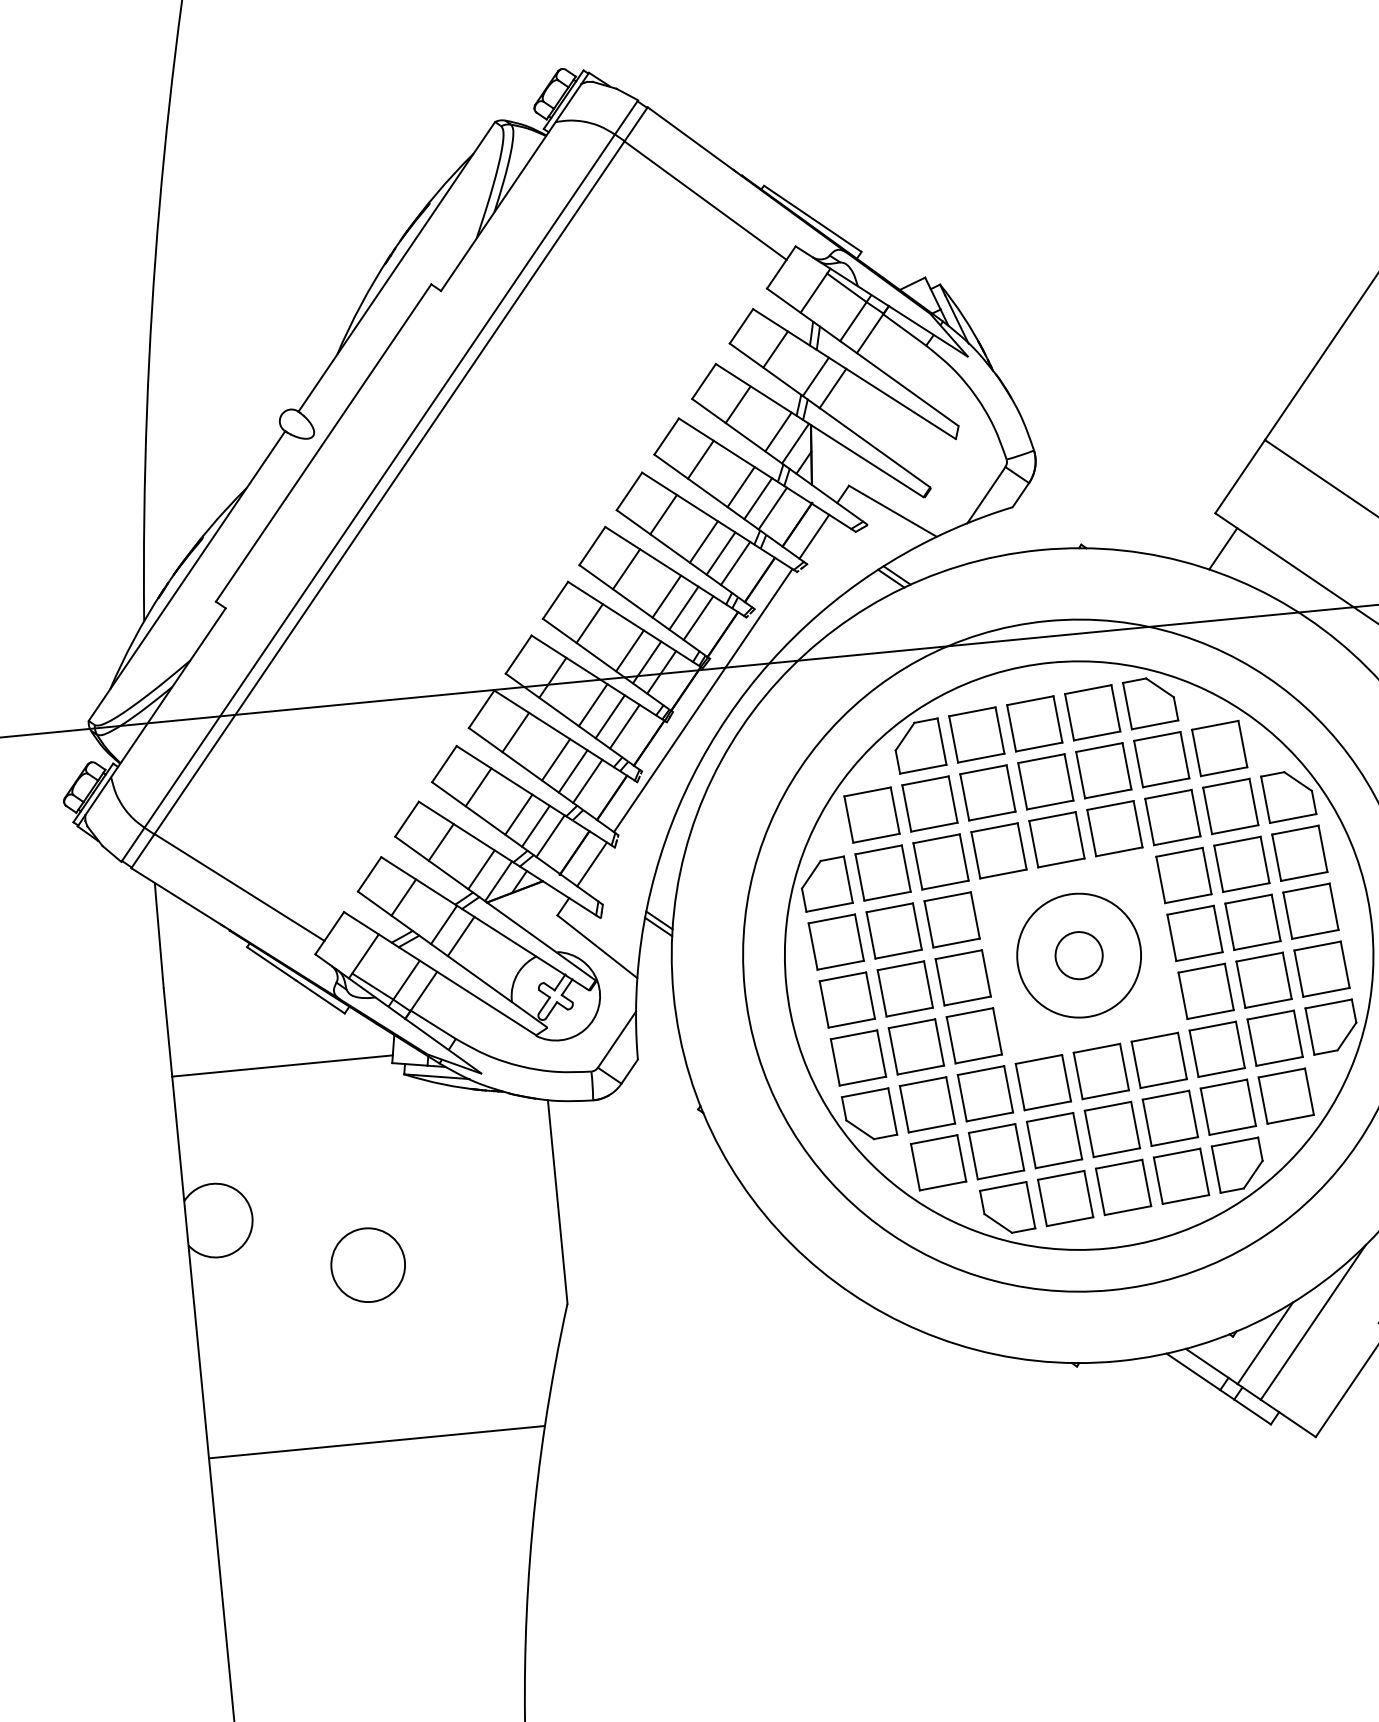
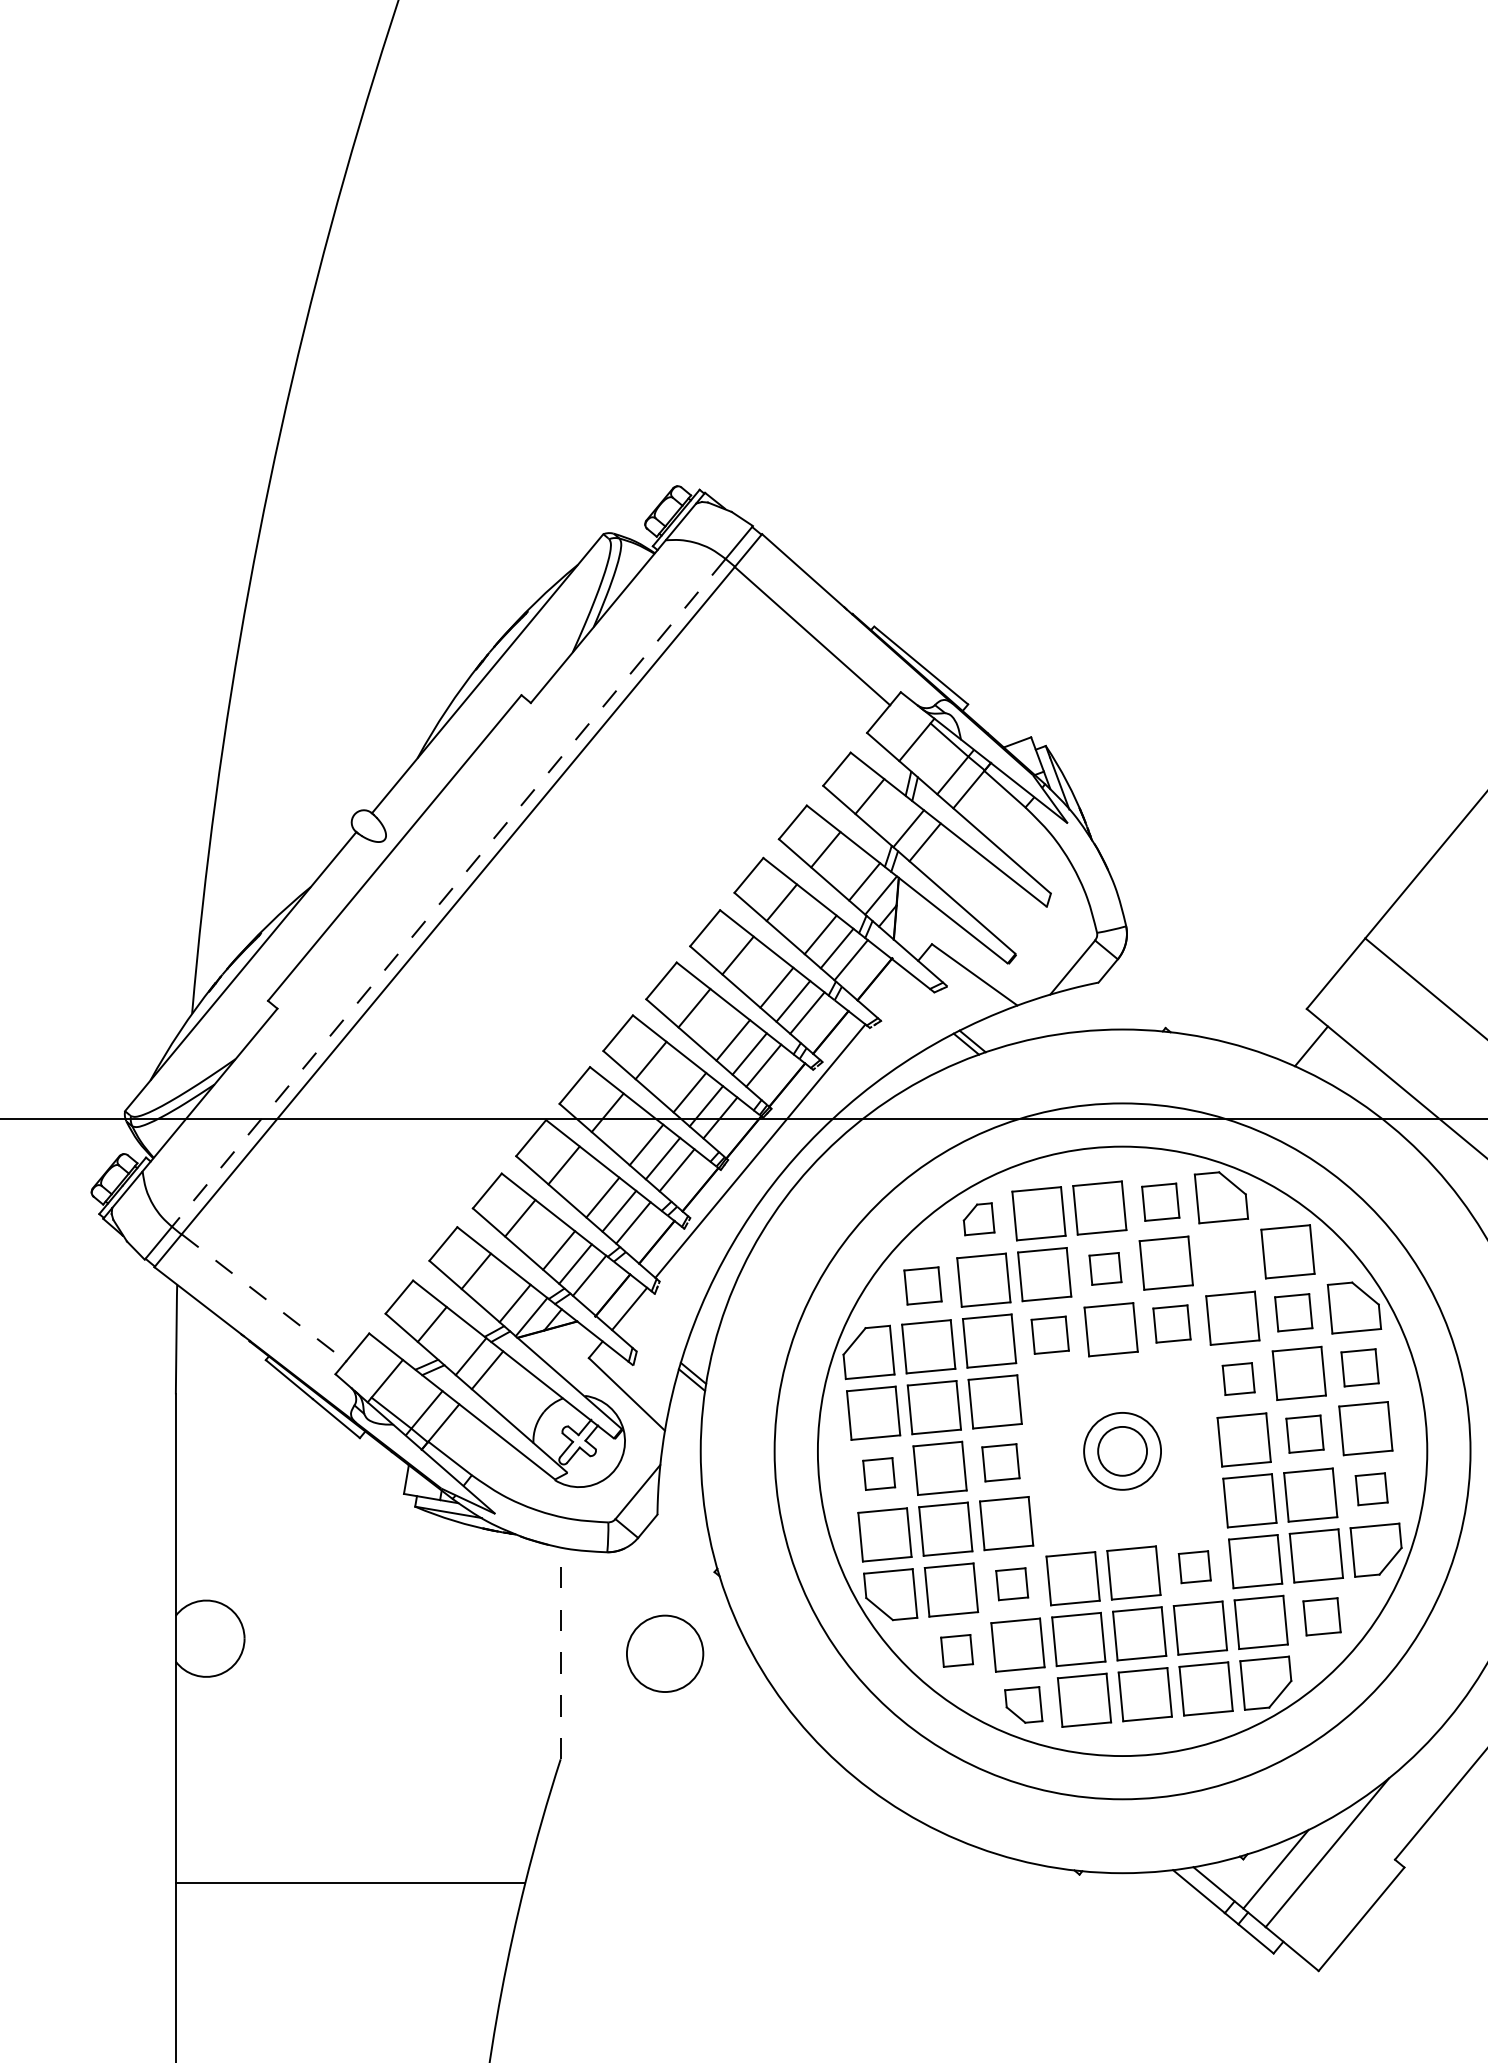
line: (379, 480) -> (448, 892), solid -> dashed
line: (813, 536) -> (890, 993), removed
part: (1092, 711) -> (1160, 1201), size x0.7
part: (919, 745) -> (978, 1218), size x0.6
part: (1161, 759) -> (1226, 1257), removed
part: (1045, 781) -> (1105, 1268), size x0.6
part: (1230, 806) -> (1293, 1312), size x0.7
part: (871, 814) -> (922, 1285), size x0.7
part: (1114, 828) -> (1171, 1323), size x0.7
part: (998, 850) -> (1049, 1334), size x0.7
part: (1299, 853) -> (1359, 1367), size x0.7
part: (1183, 874) -> (1238, 1378), size x0.6
line: (239, 887) -> (263, 1297), solid -> dashed
part: (1252, 921) -> (1304, 1433), size x0.7
circle: (1079, 955) -> (1122, 1451), size x0.6
part: (1321, 968) -> (1371, 1488), size x0.6
part: (962, 977) -> (1000, 1462), size x0.7
part: (846, 999) -> (878, 1473), size x0.6
part: (1158, 1059) -> (1194, 1566), size x0.6
line: (282, 1066) -> (290, 1486), removed
part: (984, 1092) -> (1011, 1583), size x0.6
part: (1285, 1096) -> (1321, 1616), size x0.7
part: (937, 1162) -> (956, 1650), size x0.6
line: (557, 1202) -> (560, 1653), solid -> dashed
part: (1007, 1208) -> (1023, 1704), size x0.7
circle: (368, 1264) -> (665, 1653), moved

